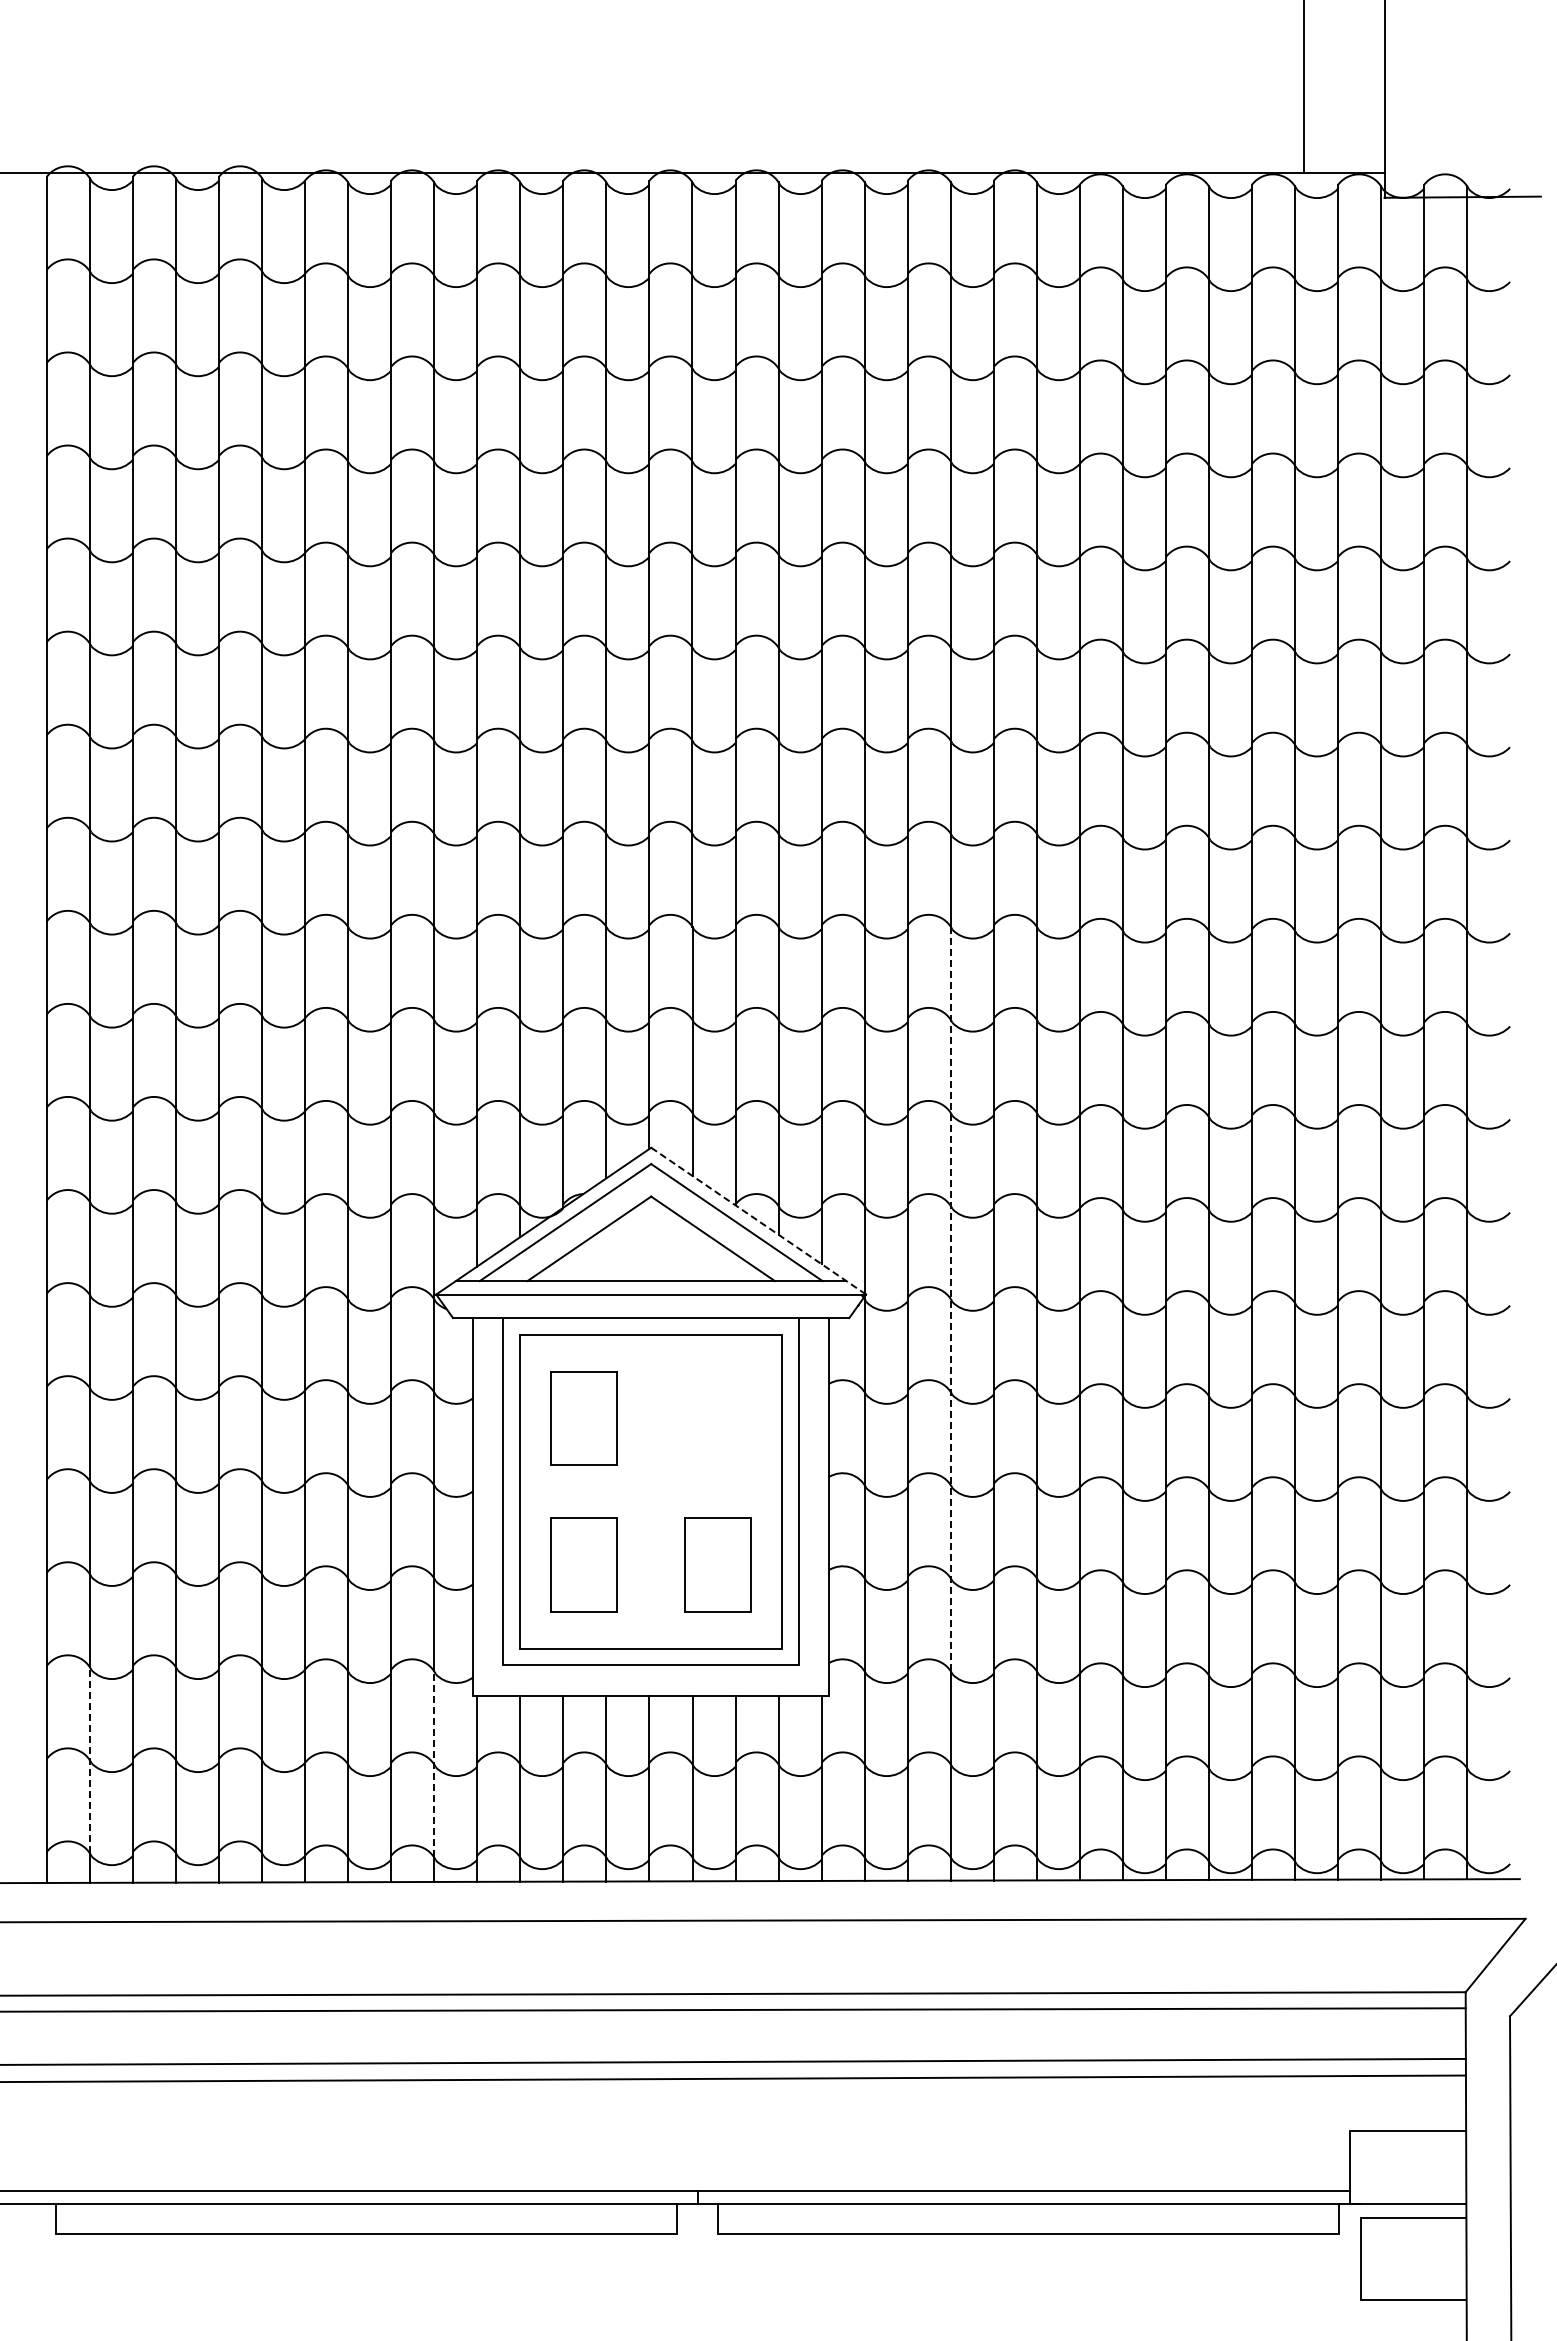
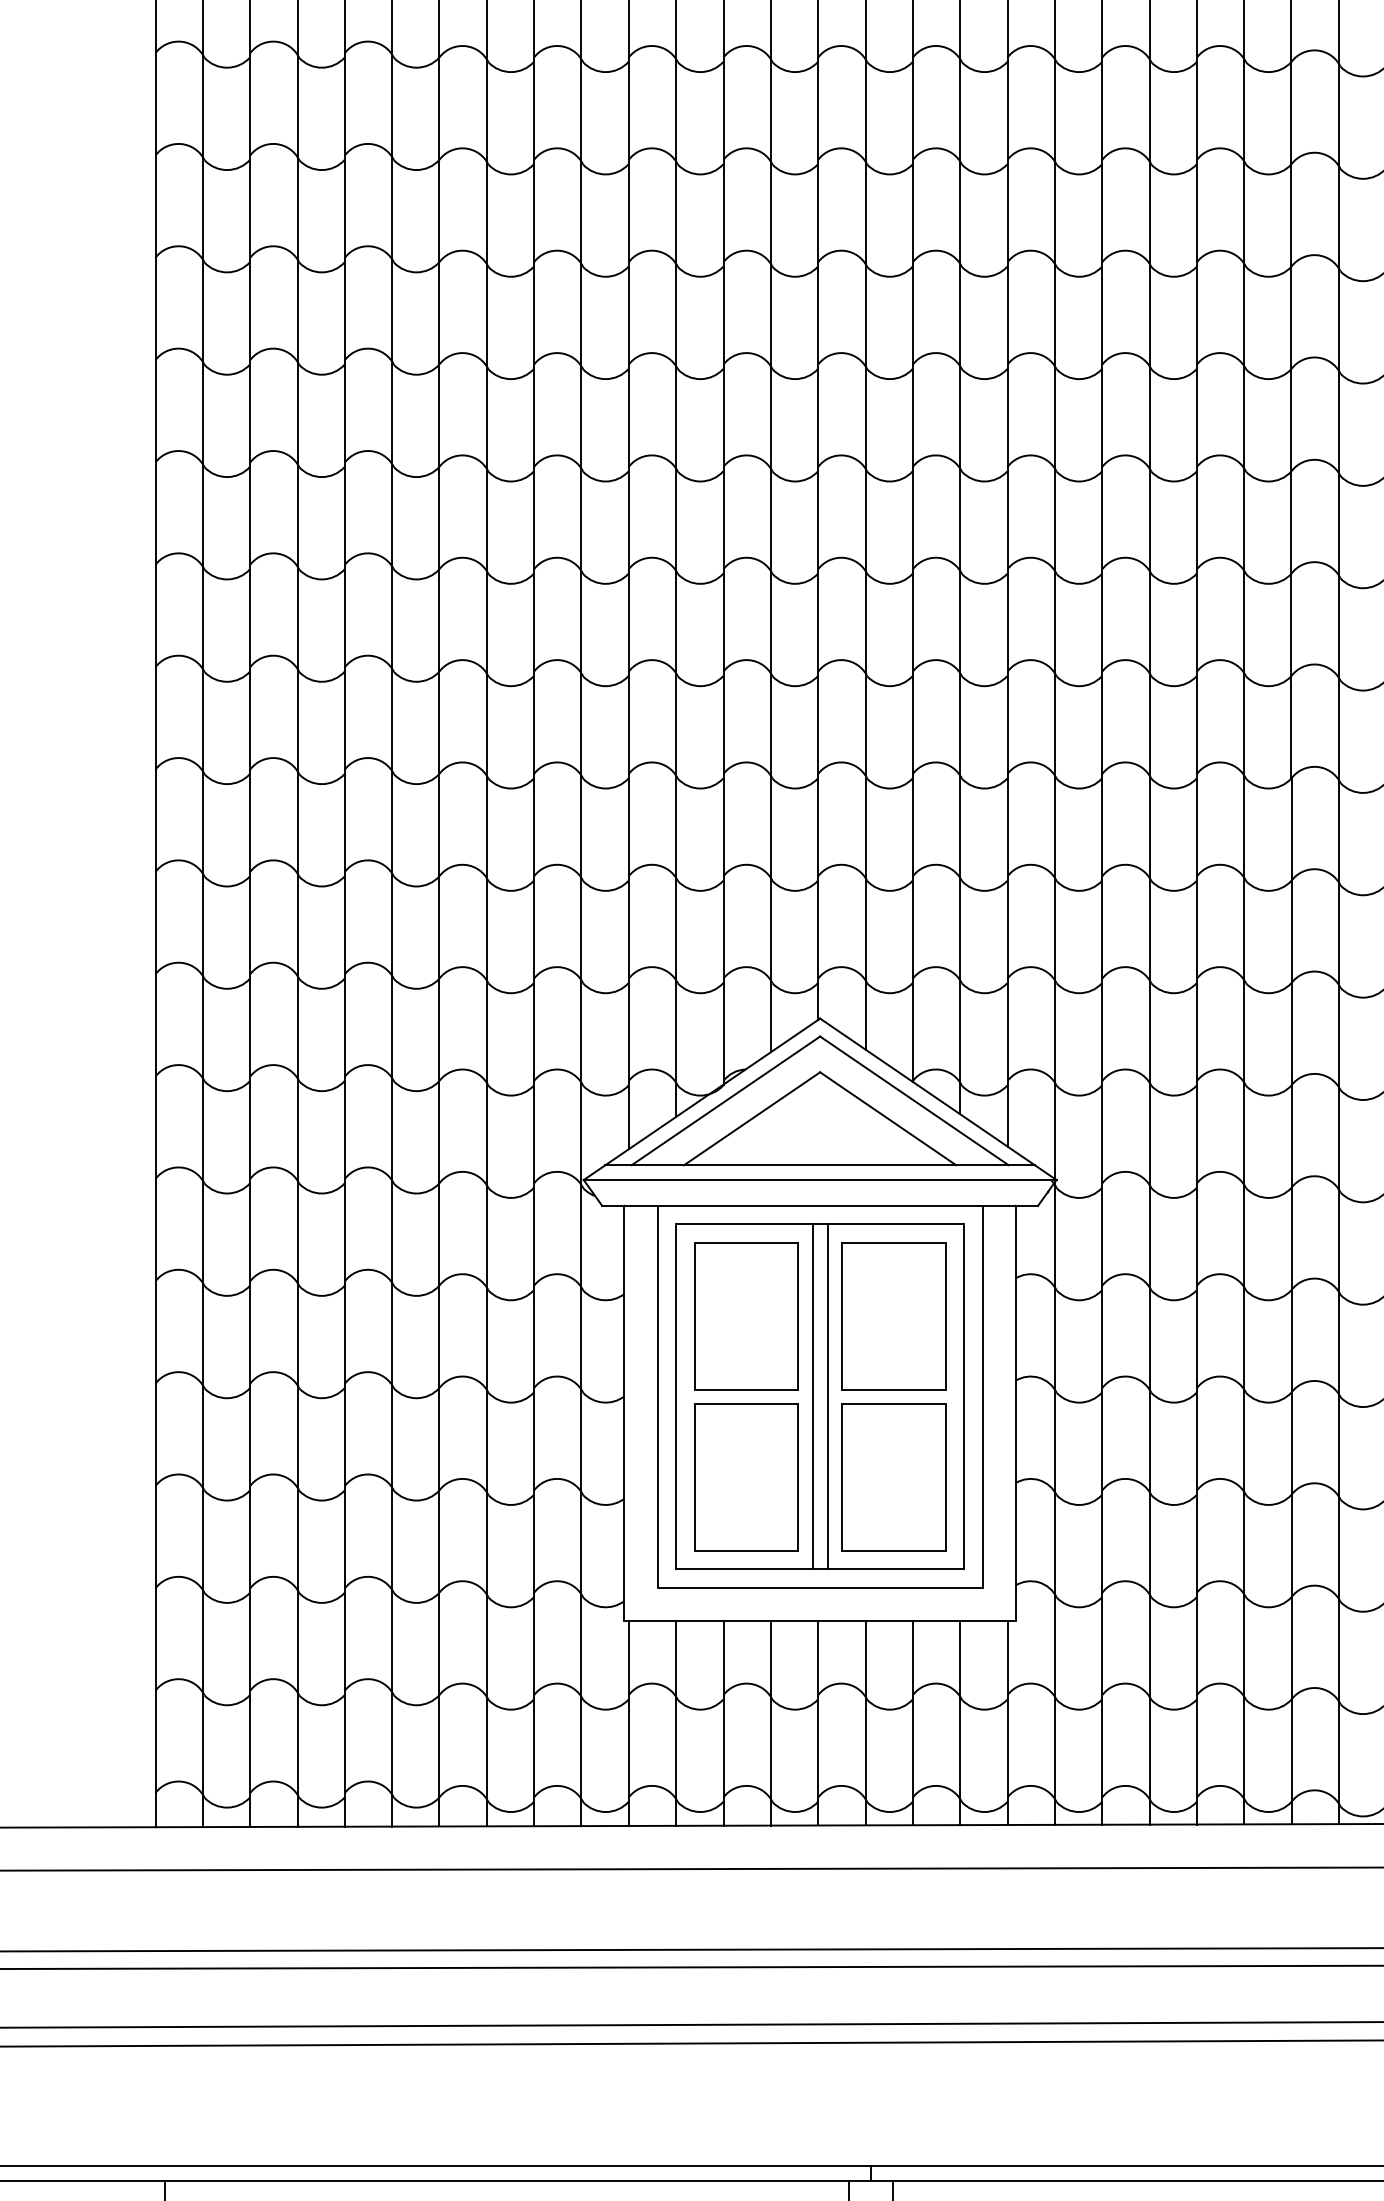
line: (759, 1221) -> (939, 1099), dashed -> solid
line: (950, 1298) -> (1149, 1184), dashed -> solid
part: (583, 1418) -> (745, 1316), size x1.43
part: (717, 1418) -> (893, 1316), added
line: (644, 1491) -> (812, 1396), added
line: (657, 1491) -> (827, 1396), added
part: (583, 1564) -> (745, 1476), size x1.43
part: (717, 1564) -> (893, 1476), size x1.43
line: (89, 1759) -> (202, 1691), dashed -> solid
line: (434, 1763) -> (581, 1695), dashed -> solid

